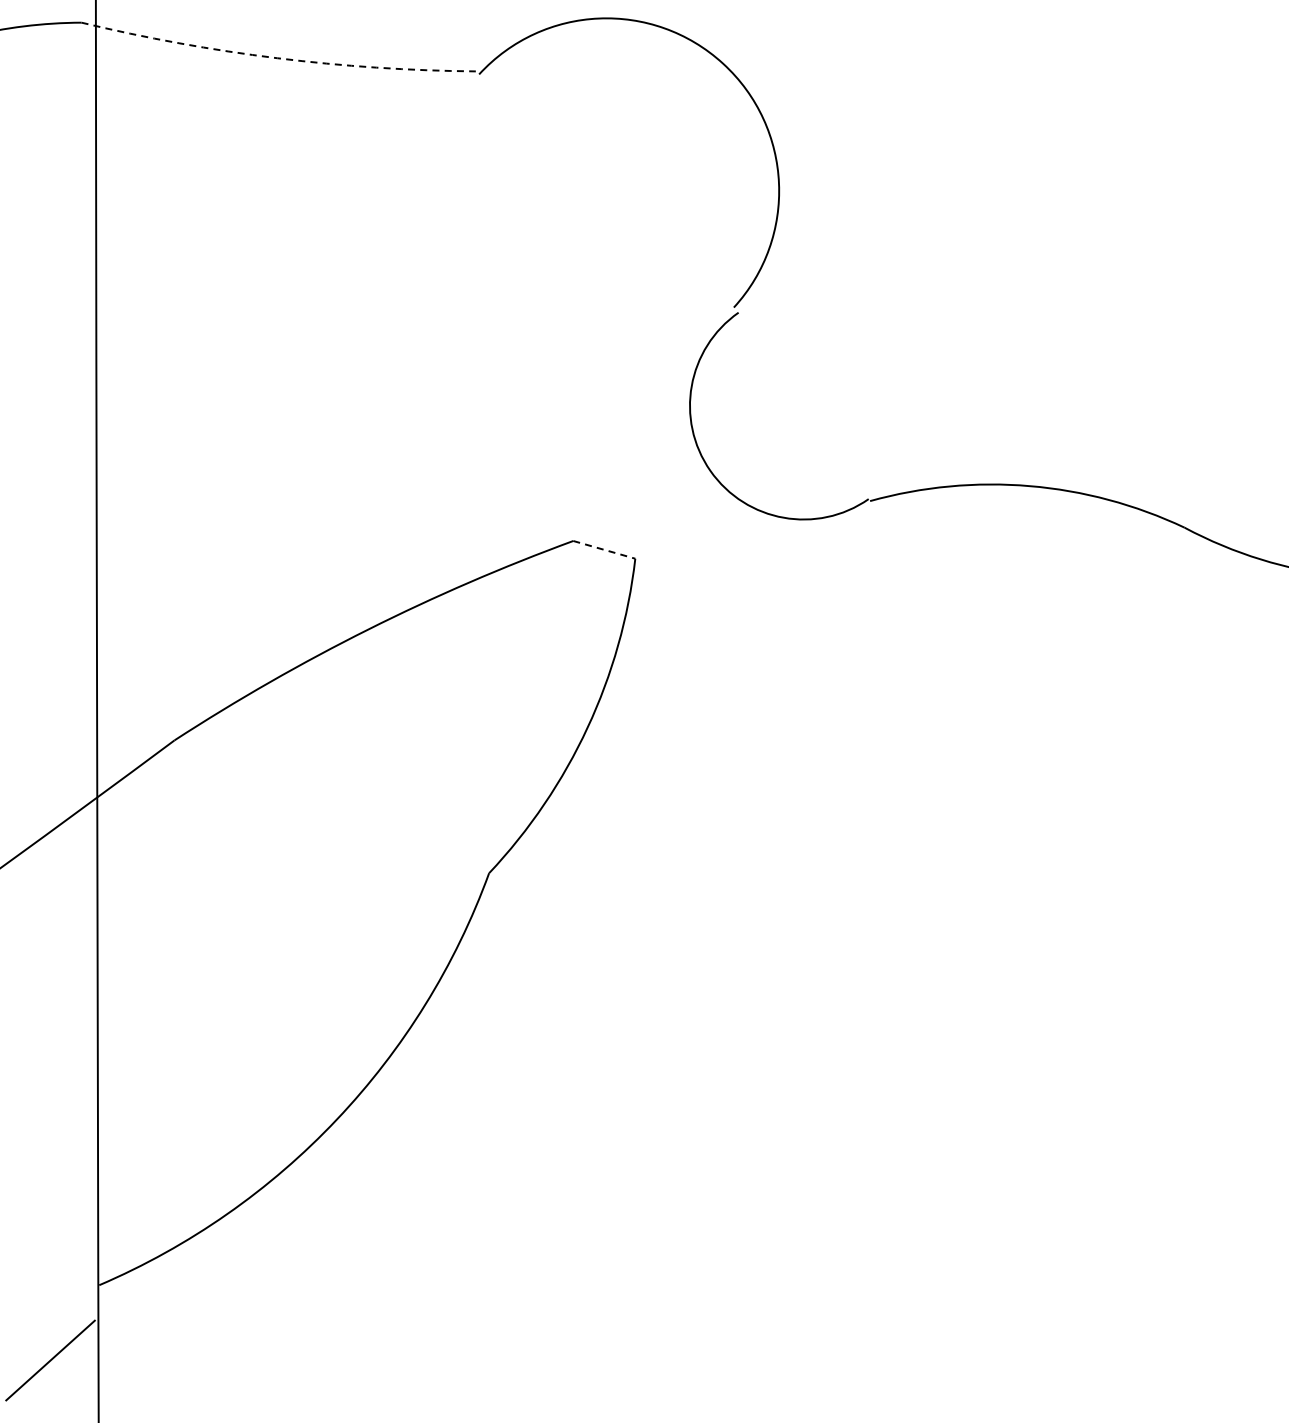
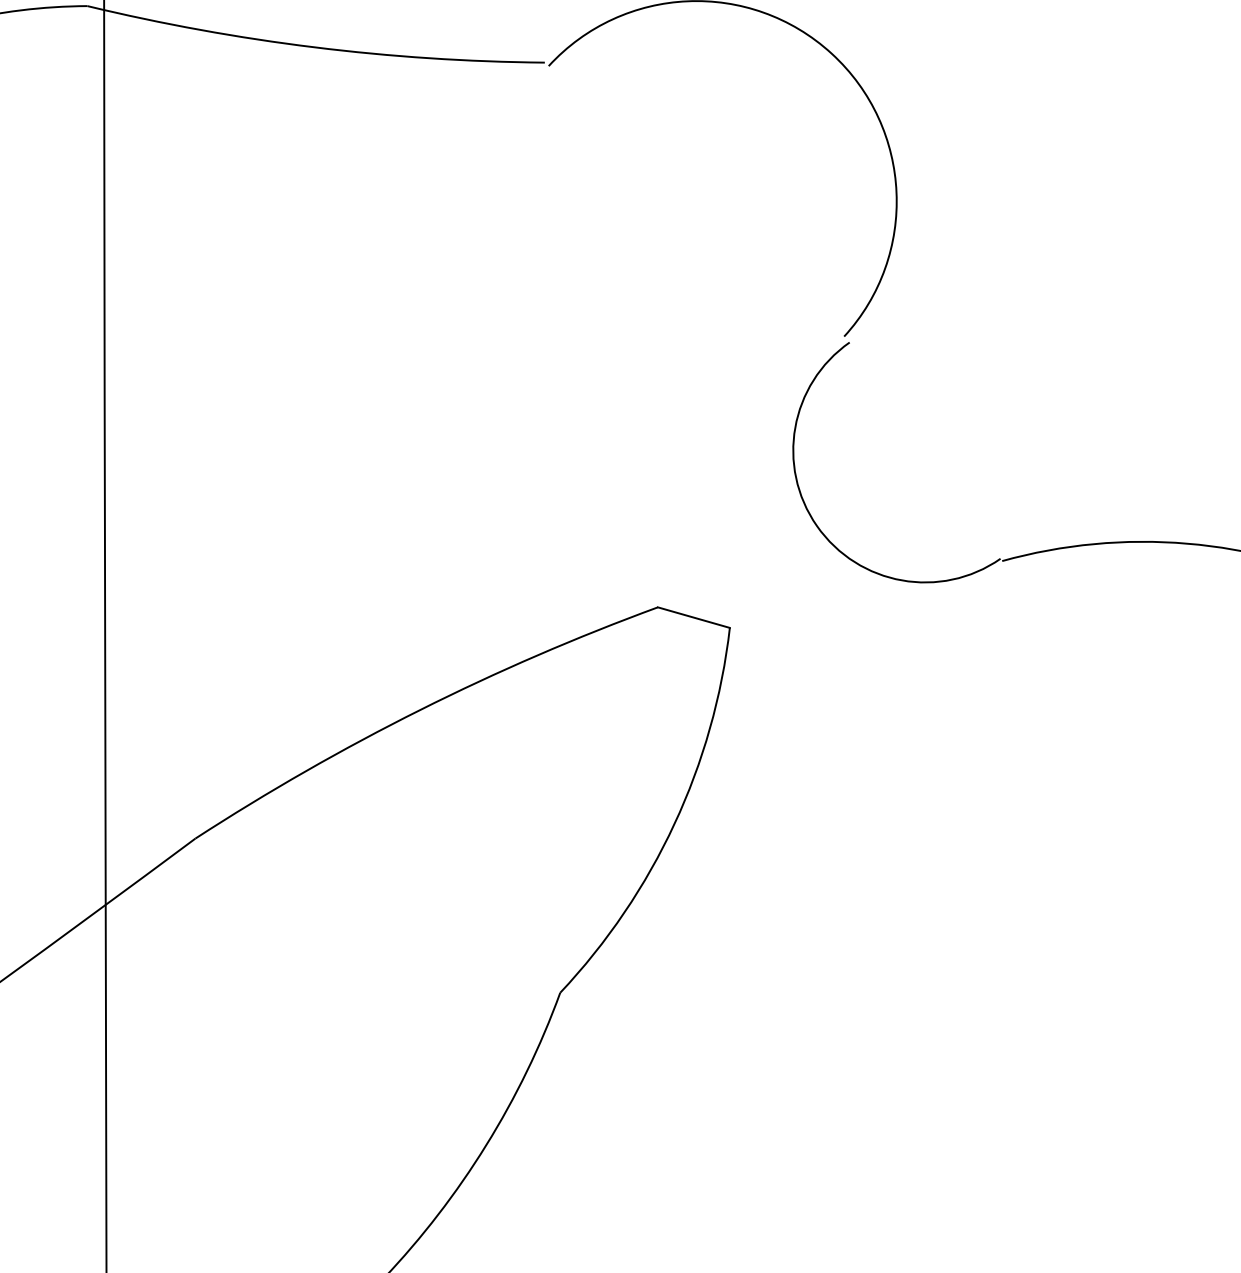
arc: (277, 58) -> (314, 47), dashed -> solid
line: (604, 549) -> (694, 617), dashed -> solid

